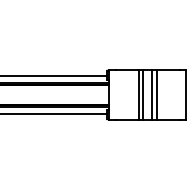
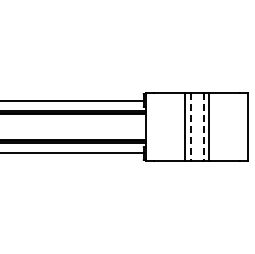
line: (142, 94) -> (190, 126), solid -> dashed
line: (152, 94) -> (203, 126), solid -> dashed

